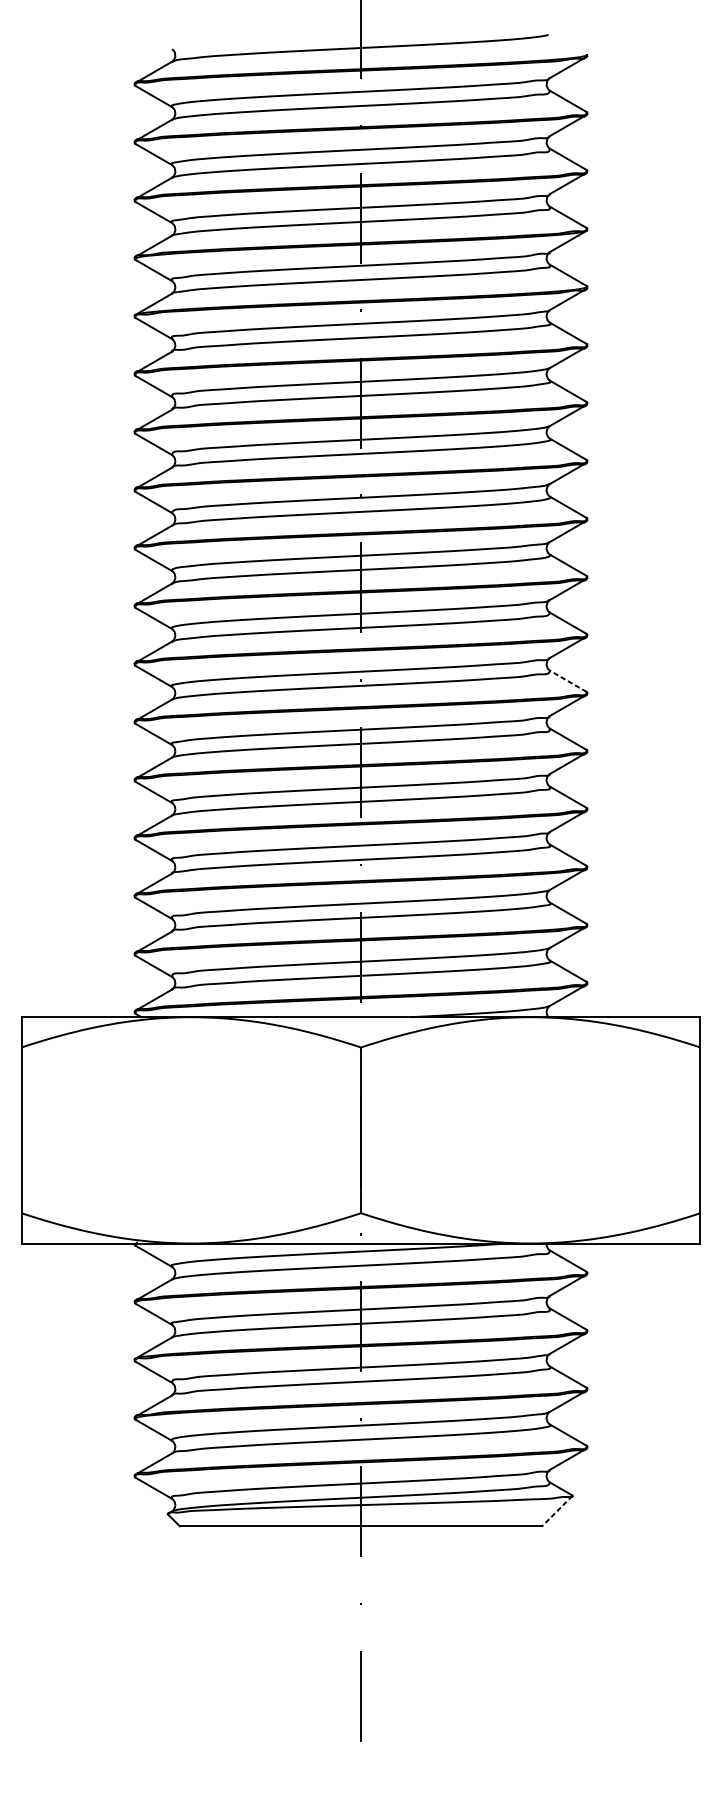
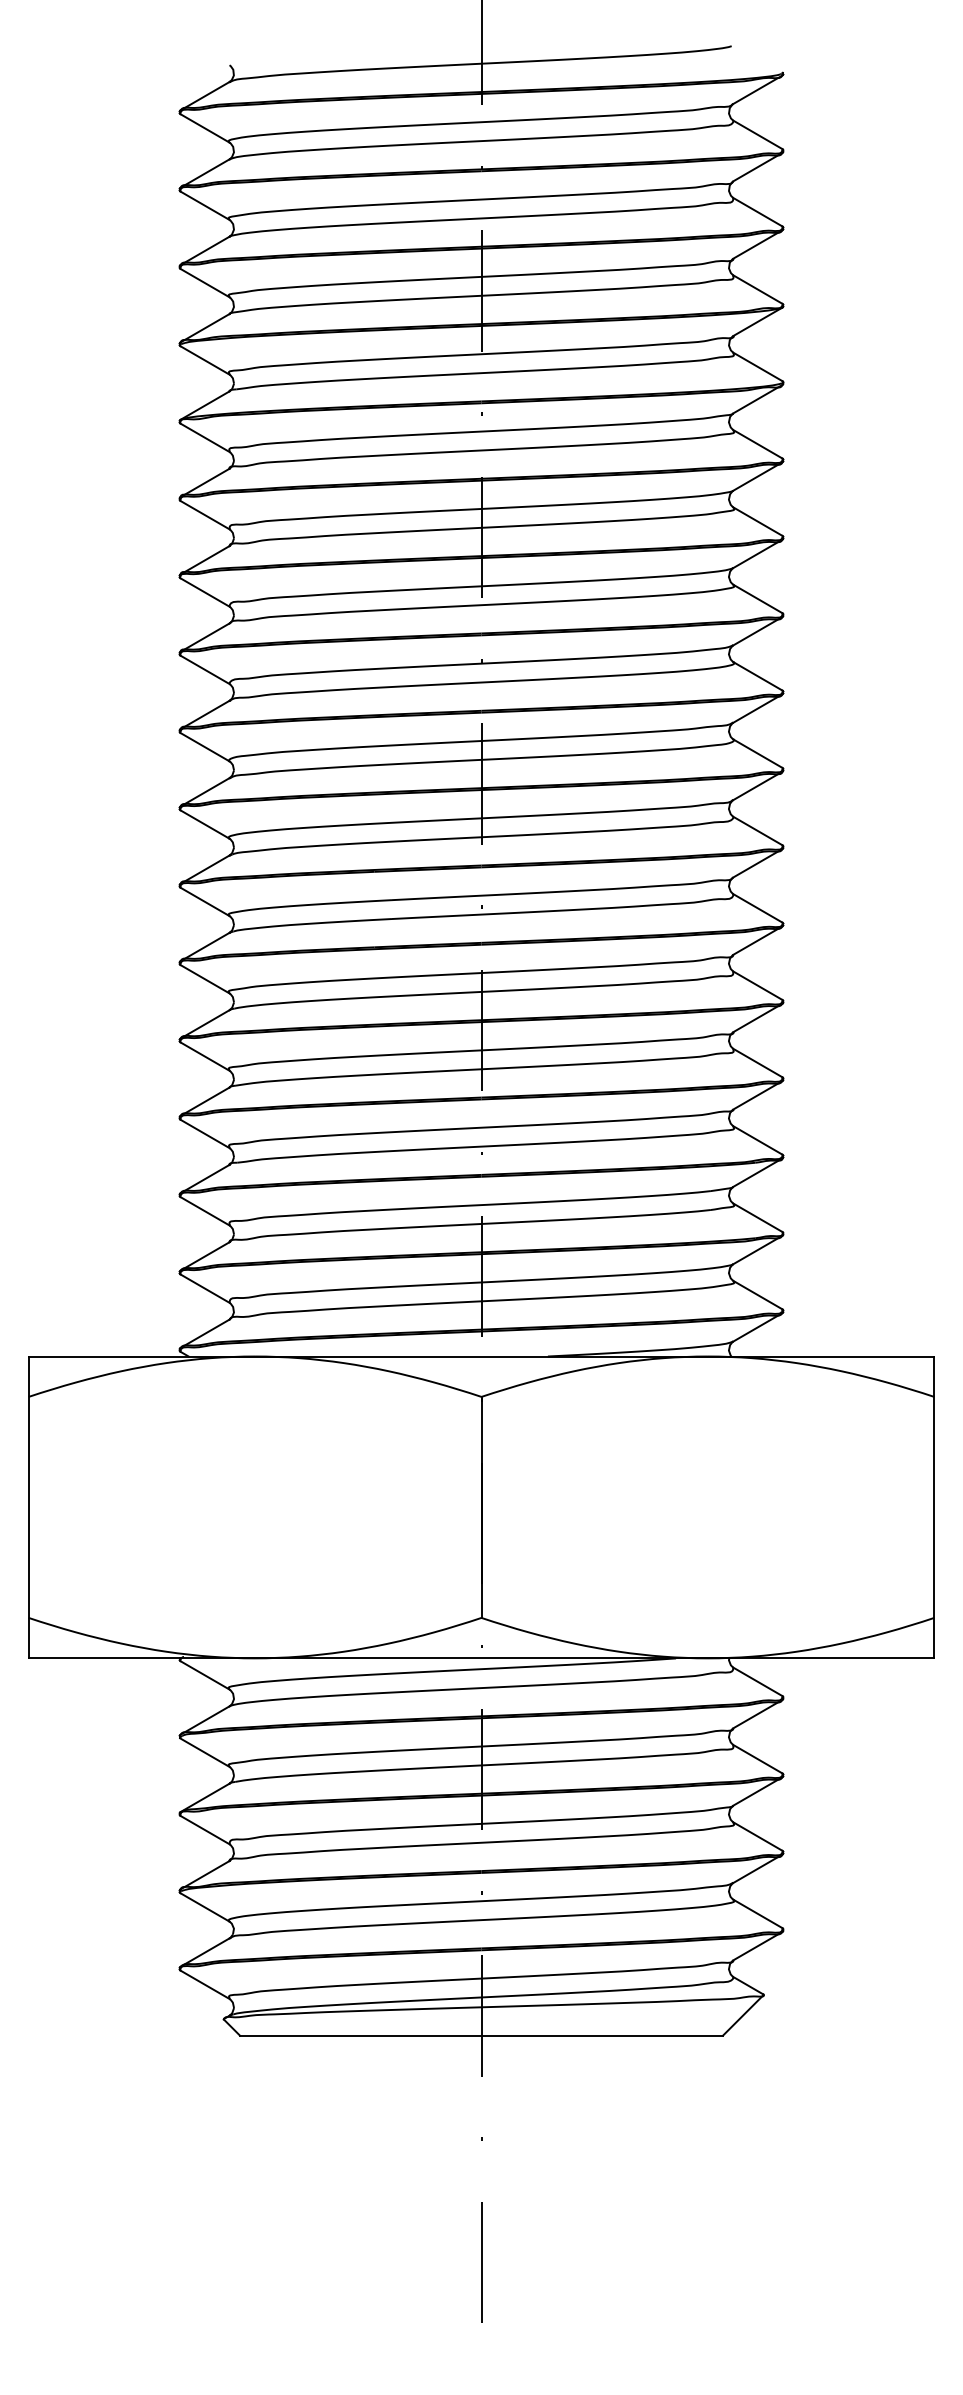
line: (567, 681) -> (757, 908), dashed -> solid
line: (557, 1511) -> (743, 2015), dashed -> solid

